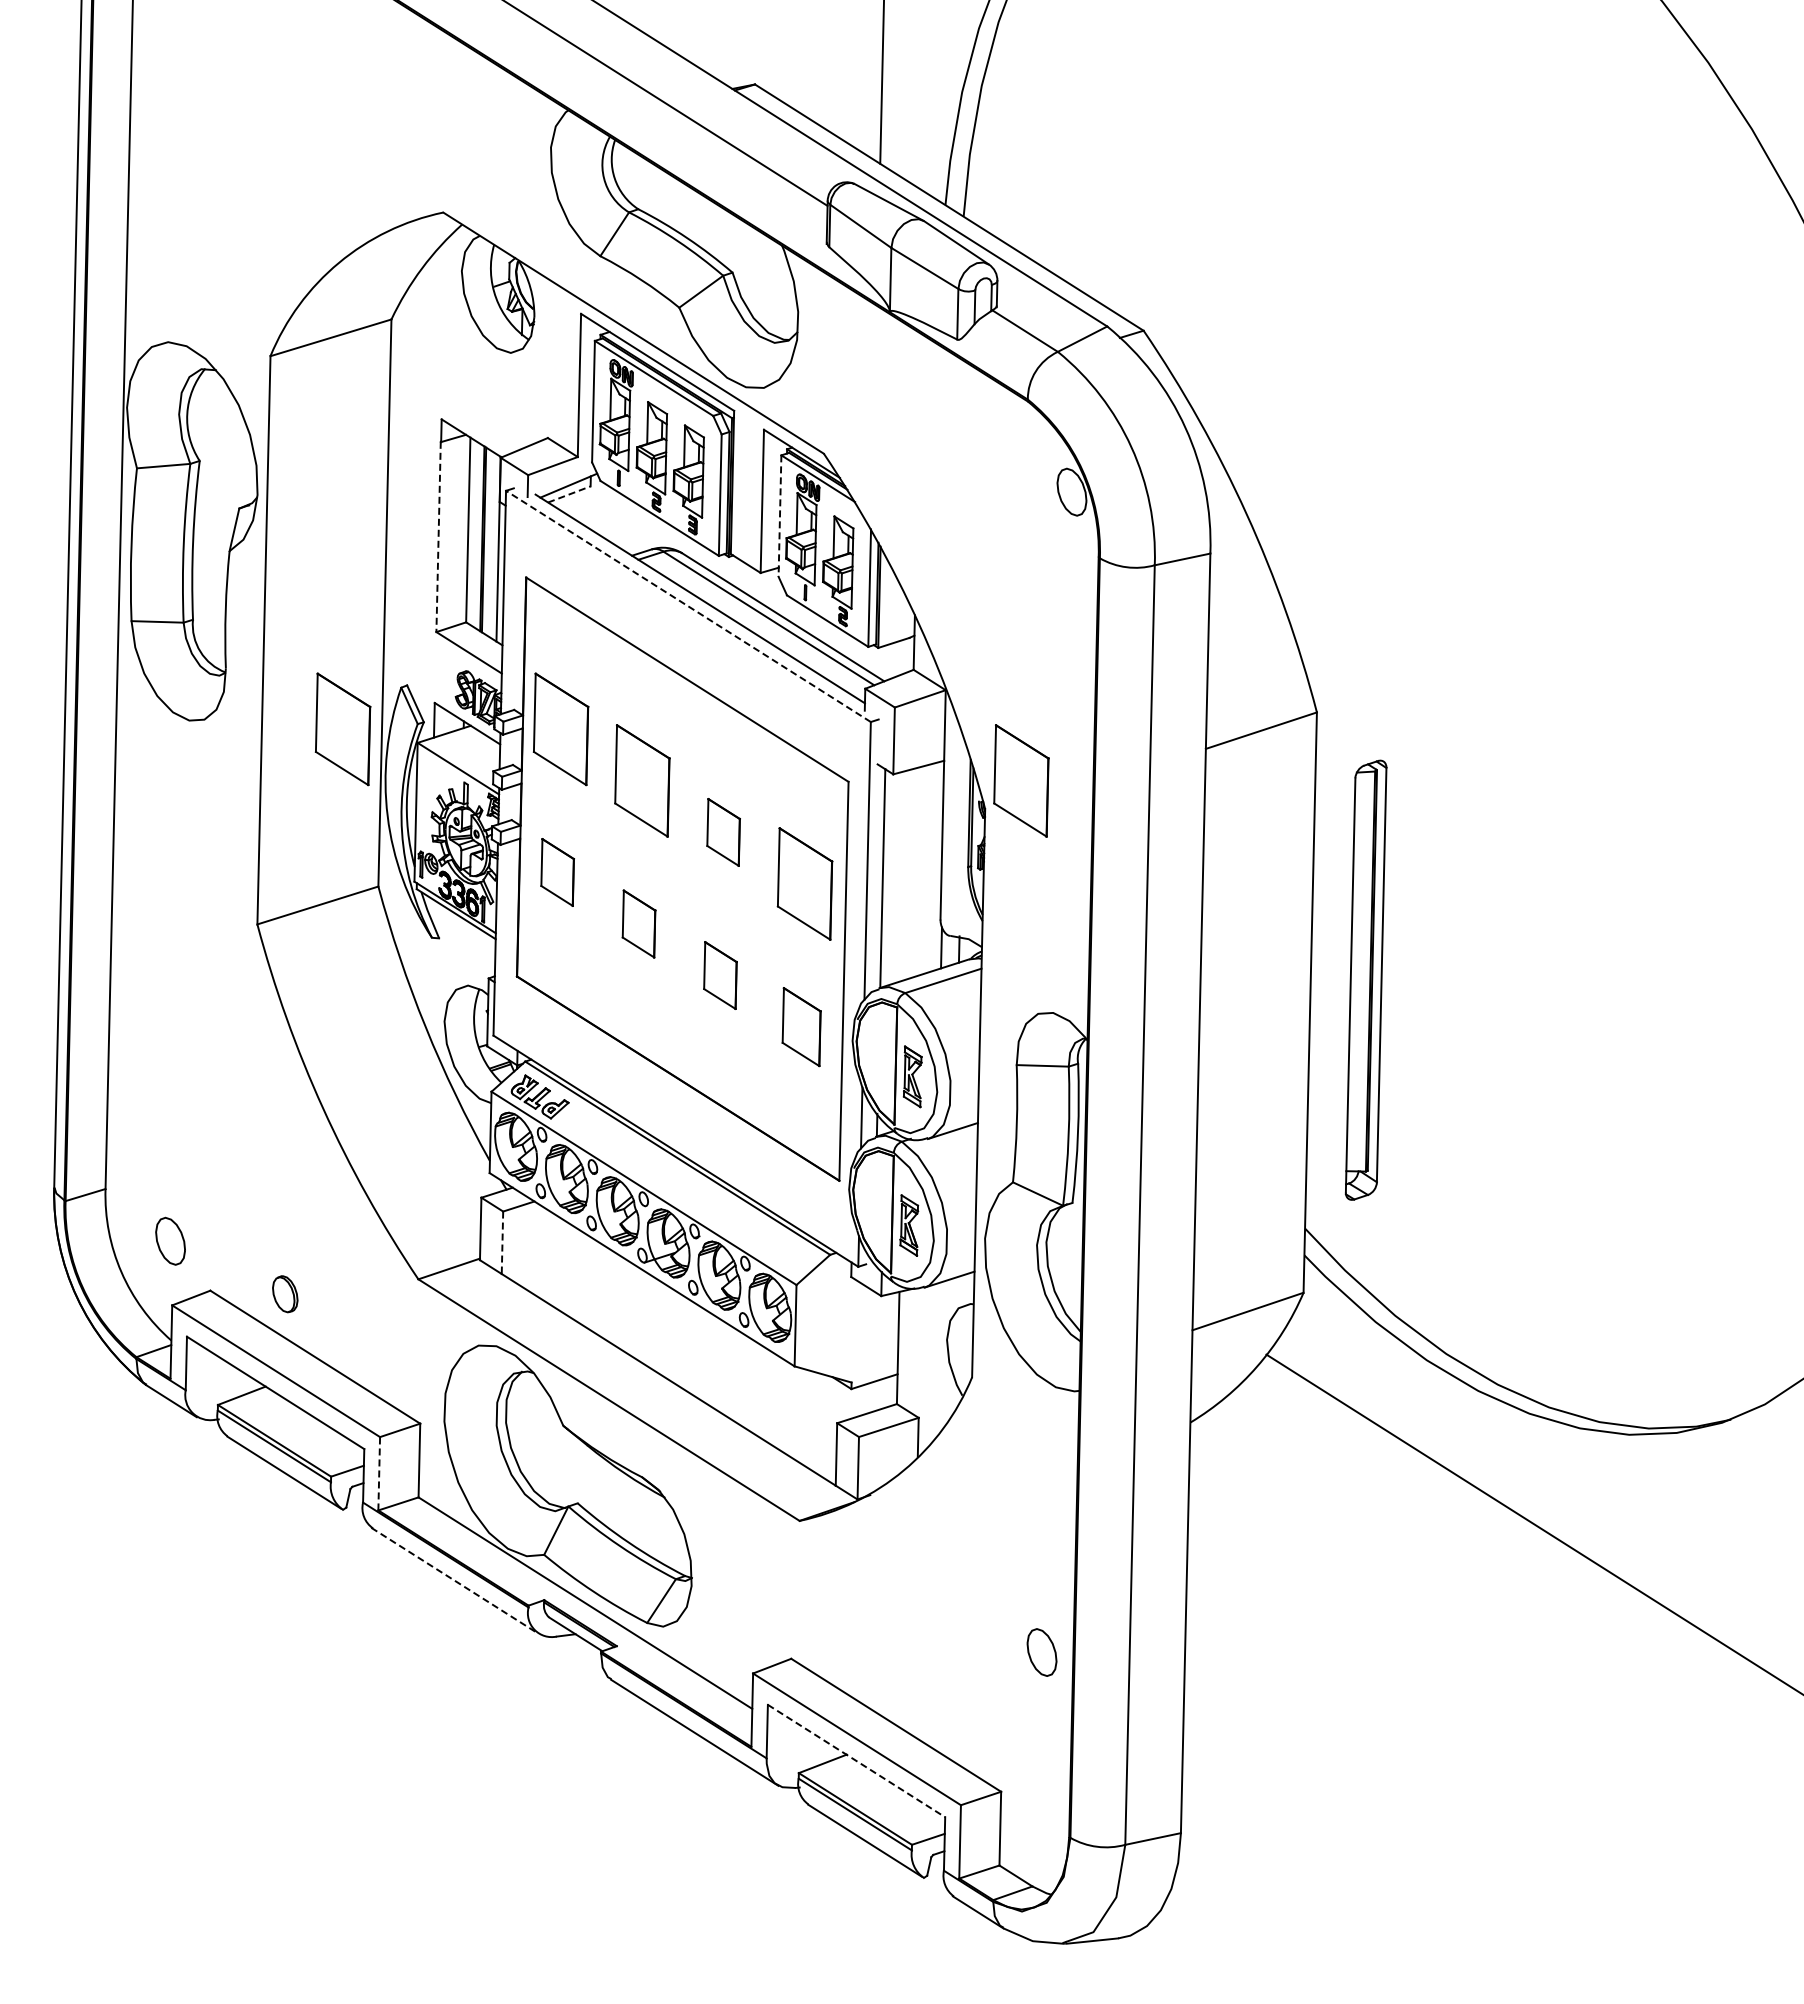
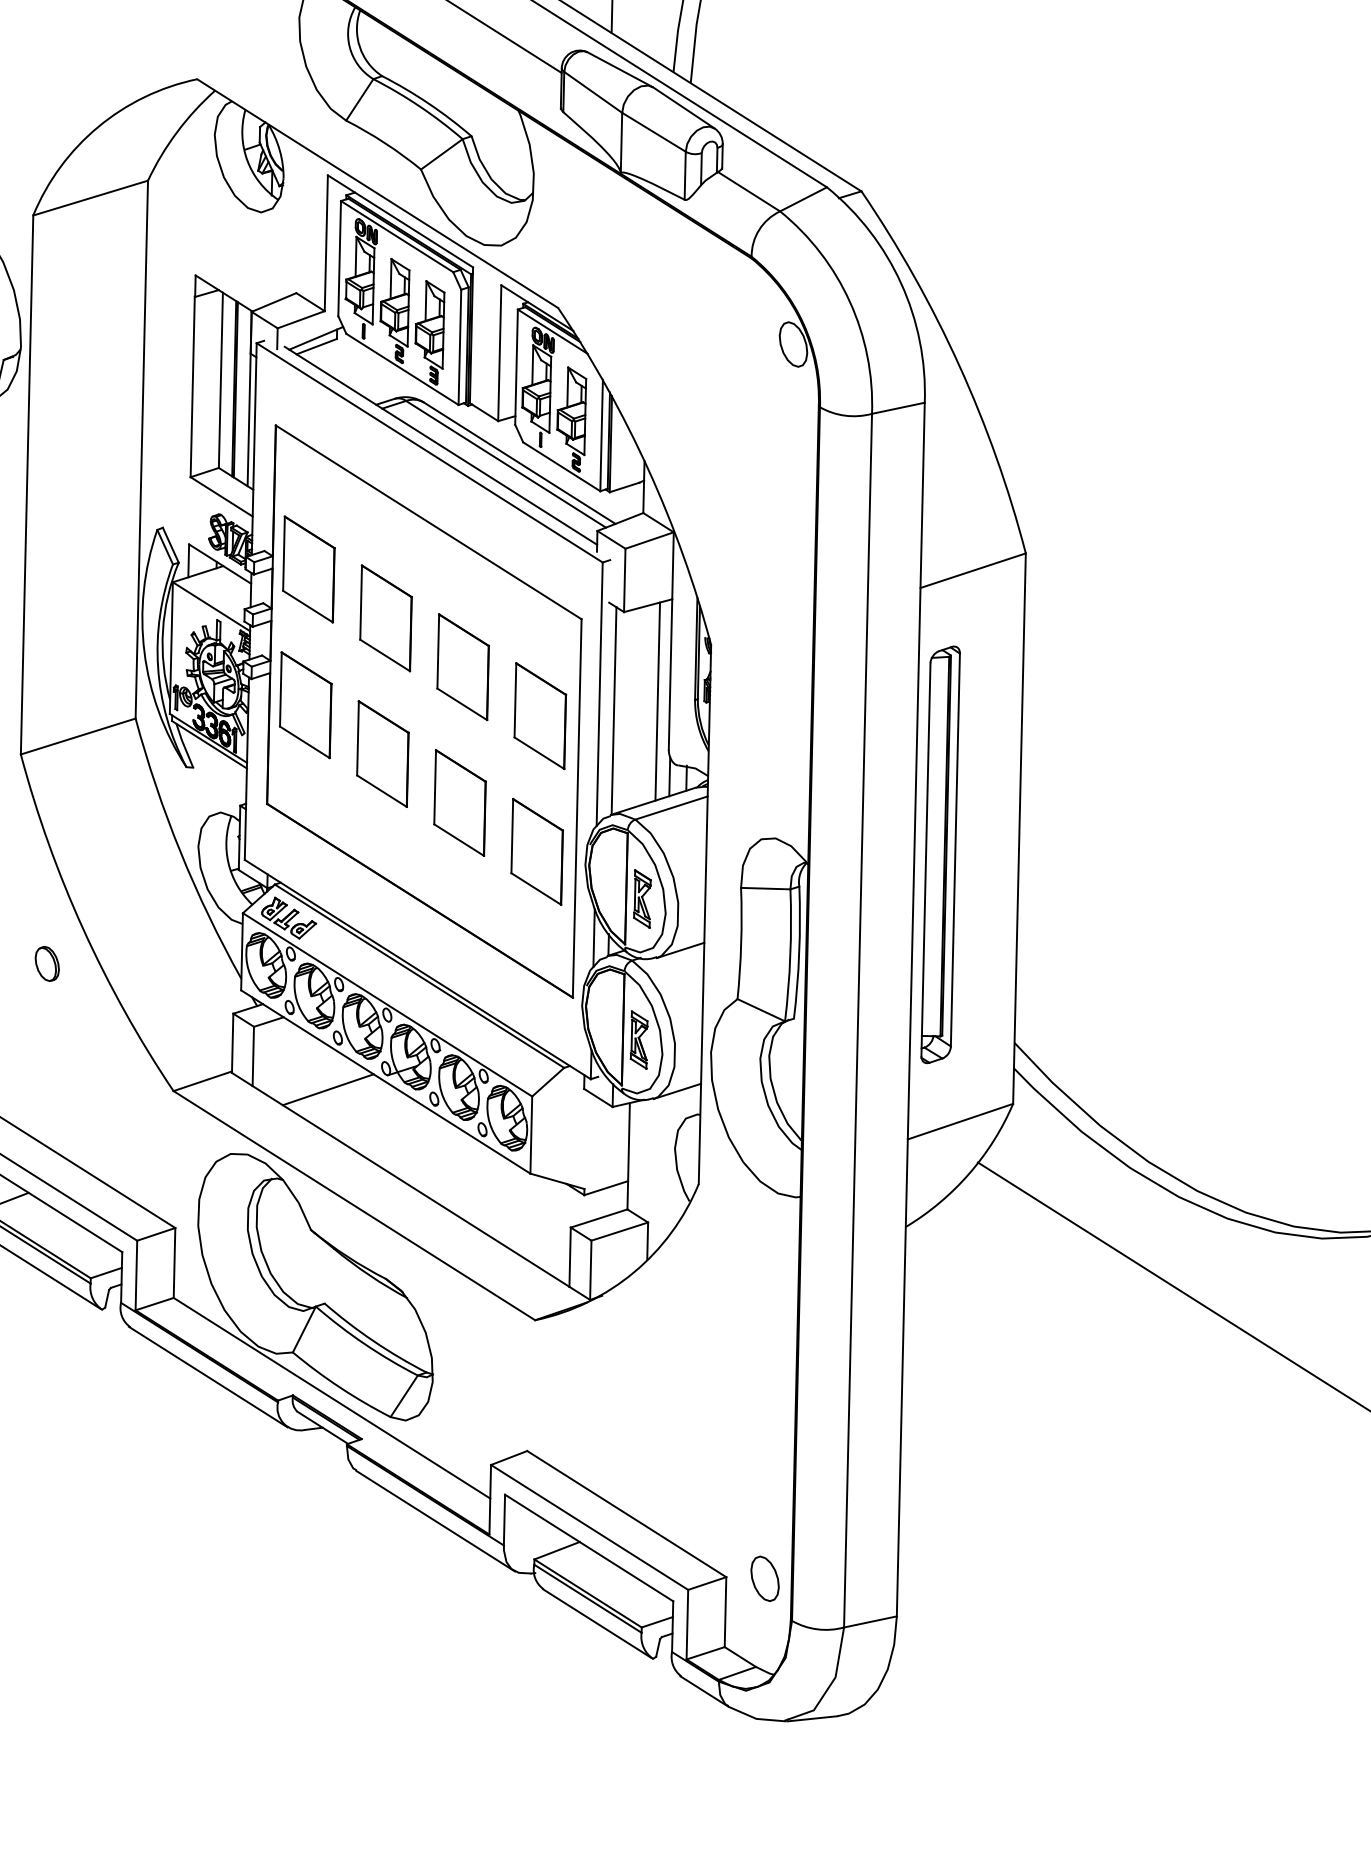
line: (569, 494) -> (316, 346), dashed -> solid
line: (779, 516) -> (516, 367), dashed -> solid
line: (438, 537) -> (192, 387), dashed -> solid
line: (688, 606) -> (429, 452), dashed -> solid
part: (342, 729) -> (101, 569), removed
part: (1021, 780) -> (745, 617), removed
part: (723, 832) -> (462, 667), size x1.67
line: (928, 868) -> (657, 701), added
part: (557, 872) -> (305, 705), size x1.67
part: (638, 923) -> (382, 753), size x1.67
part: (720, 975) -> (460, 802), size x1.67
part: (1365, 979) -> (940, 854), moved
part: (801, 1026) -> (536, 851), size x1.43
line: (502, 1243) -> (253, 1057), dashed -> solid
line: (581, 1277) -> (328, 1089), added
part: (285, 1294) -> (47, 964), moved
line: (379, 1473) -> (136, 1275), dashed -> solid
line: (454, 1580) -> (207, 1376), dashed -> solid
part: (1041, 1652) -> (764, 1578), moved
line: (856, 1761) -> (589, 1548), dashed -> solid

